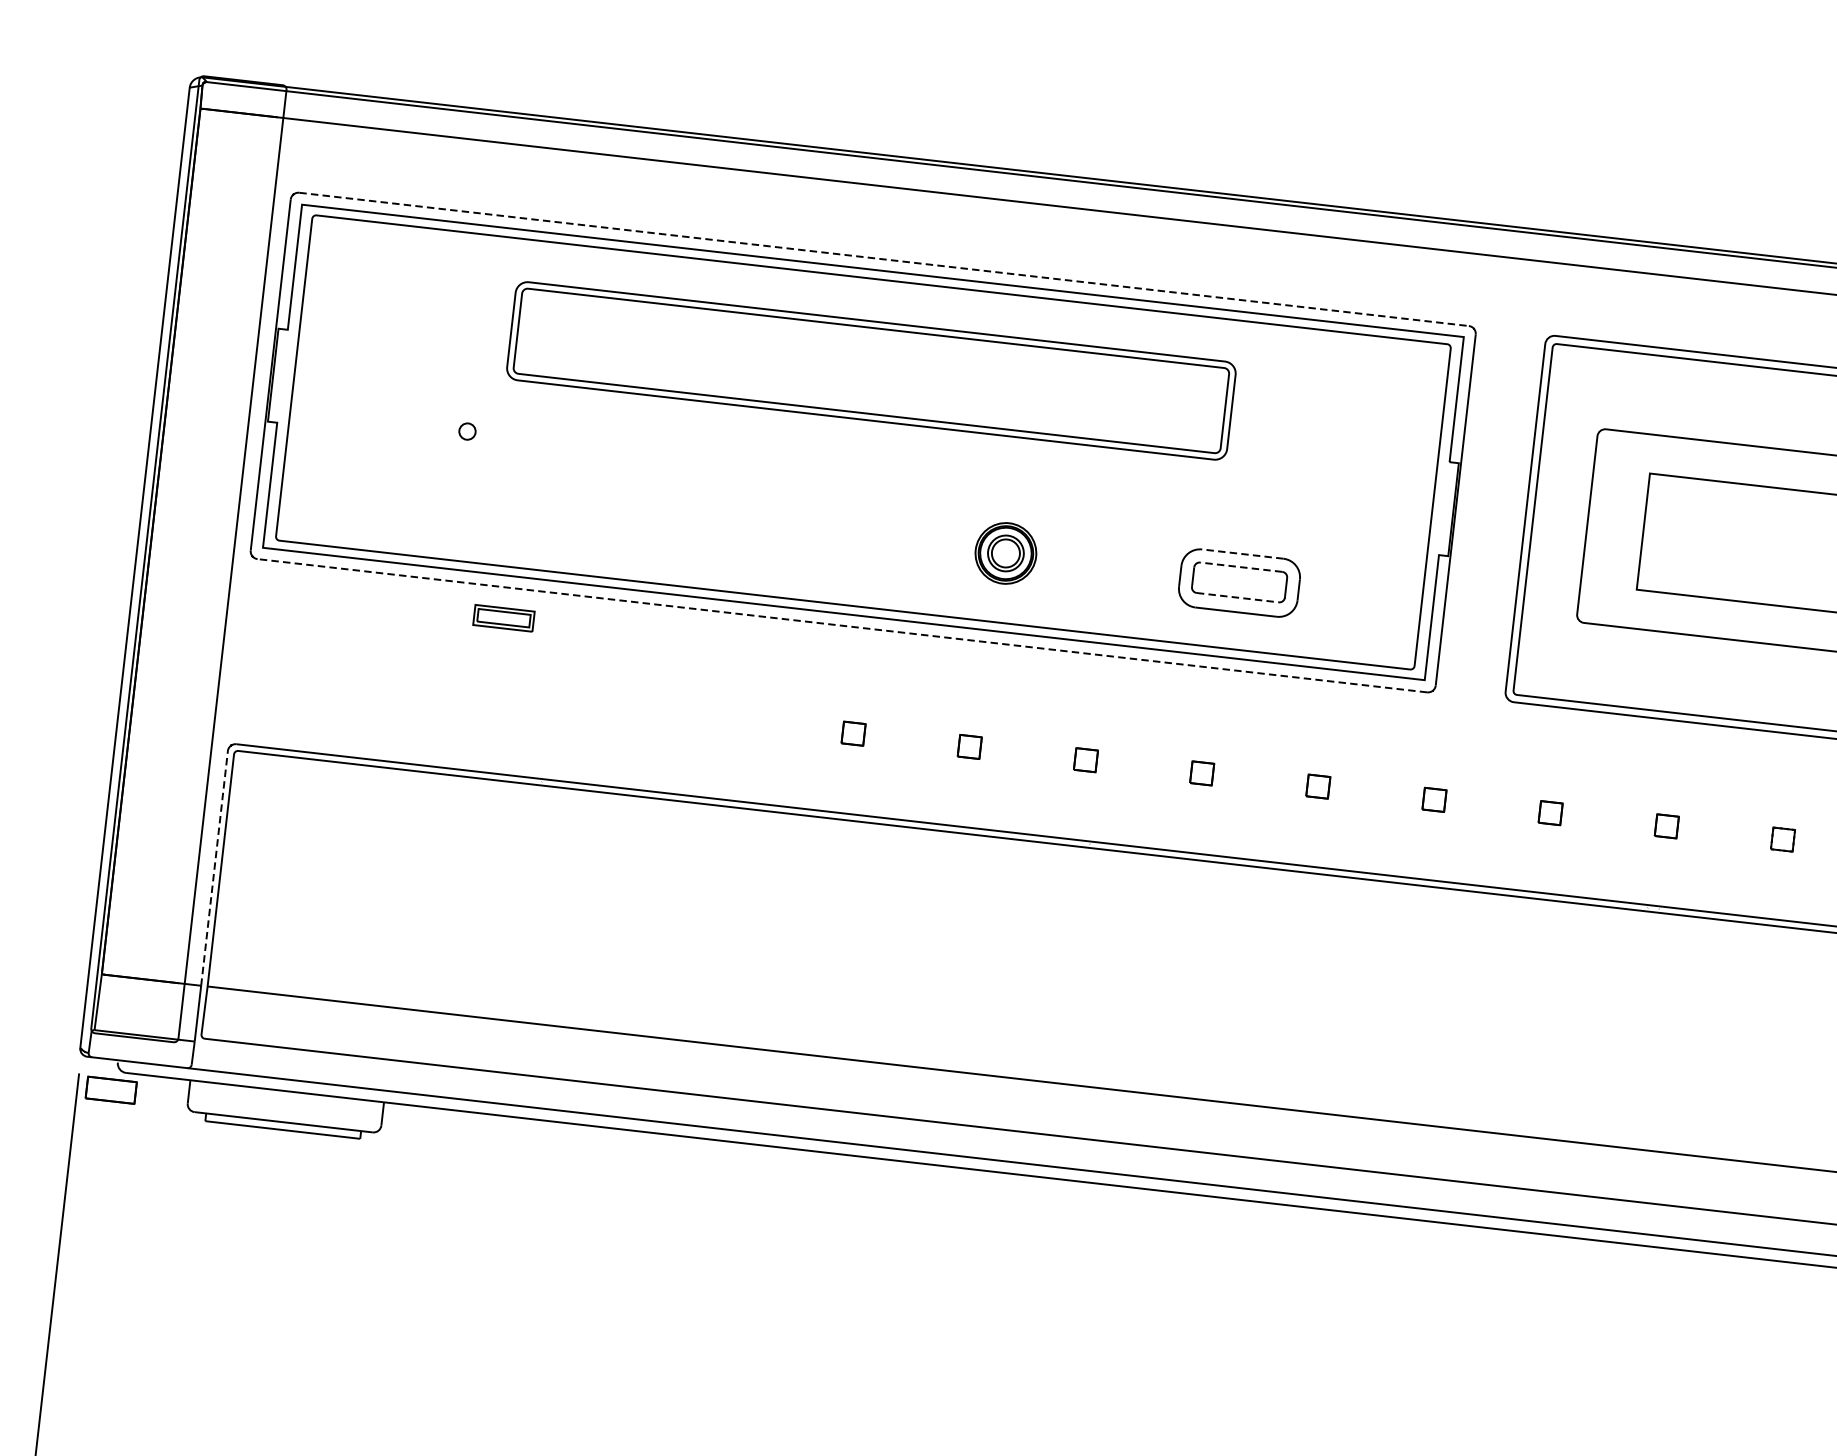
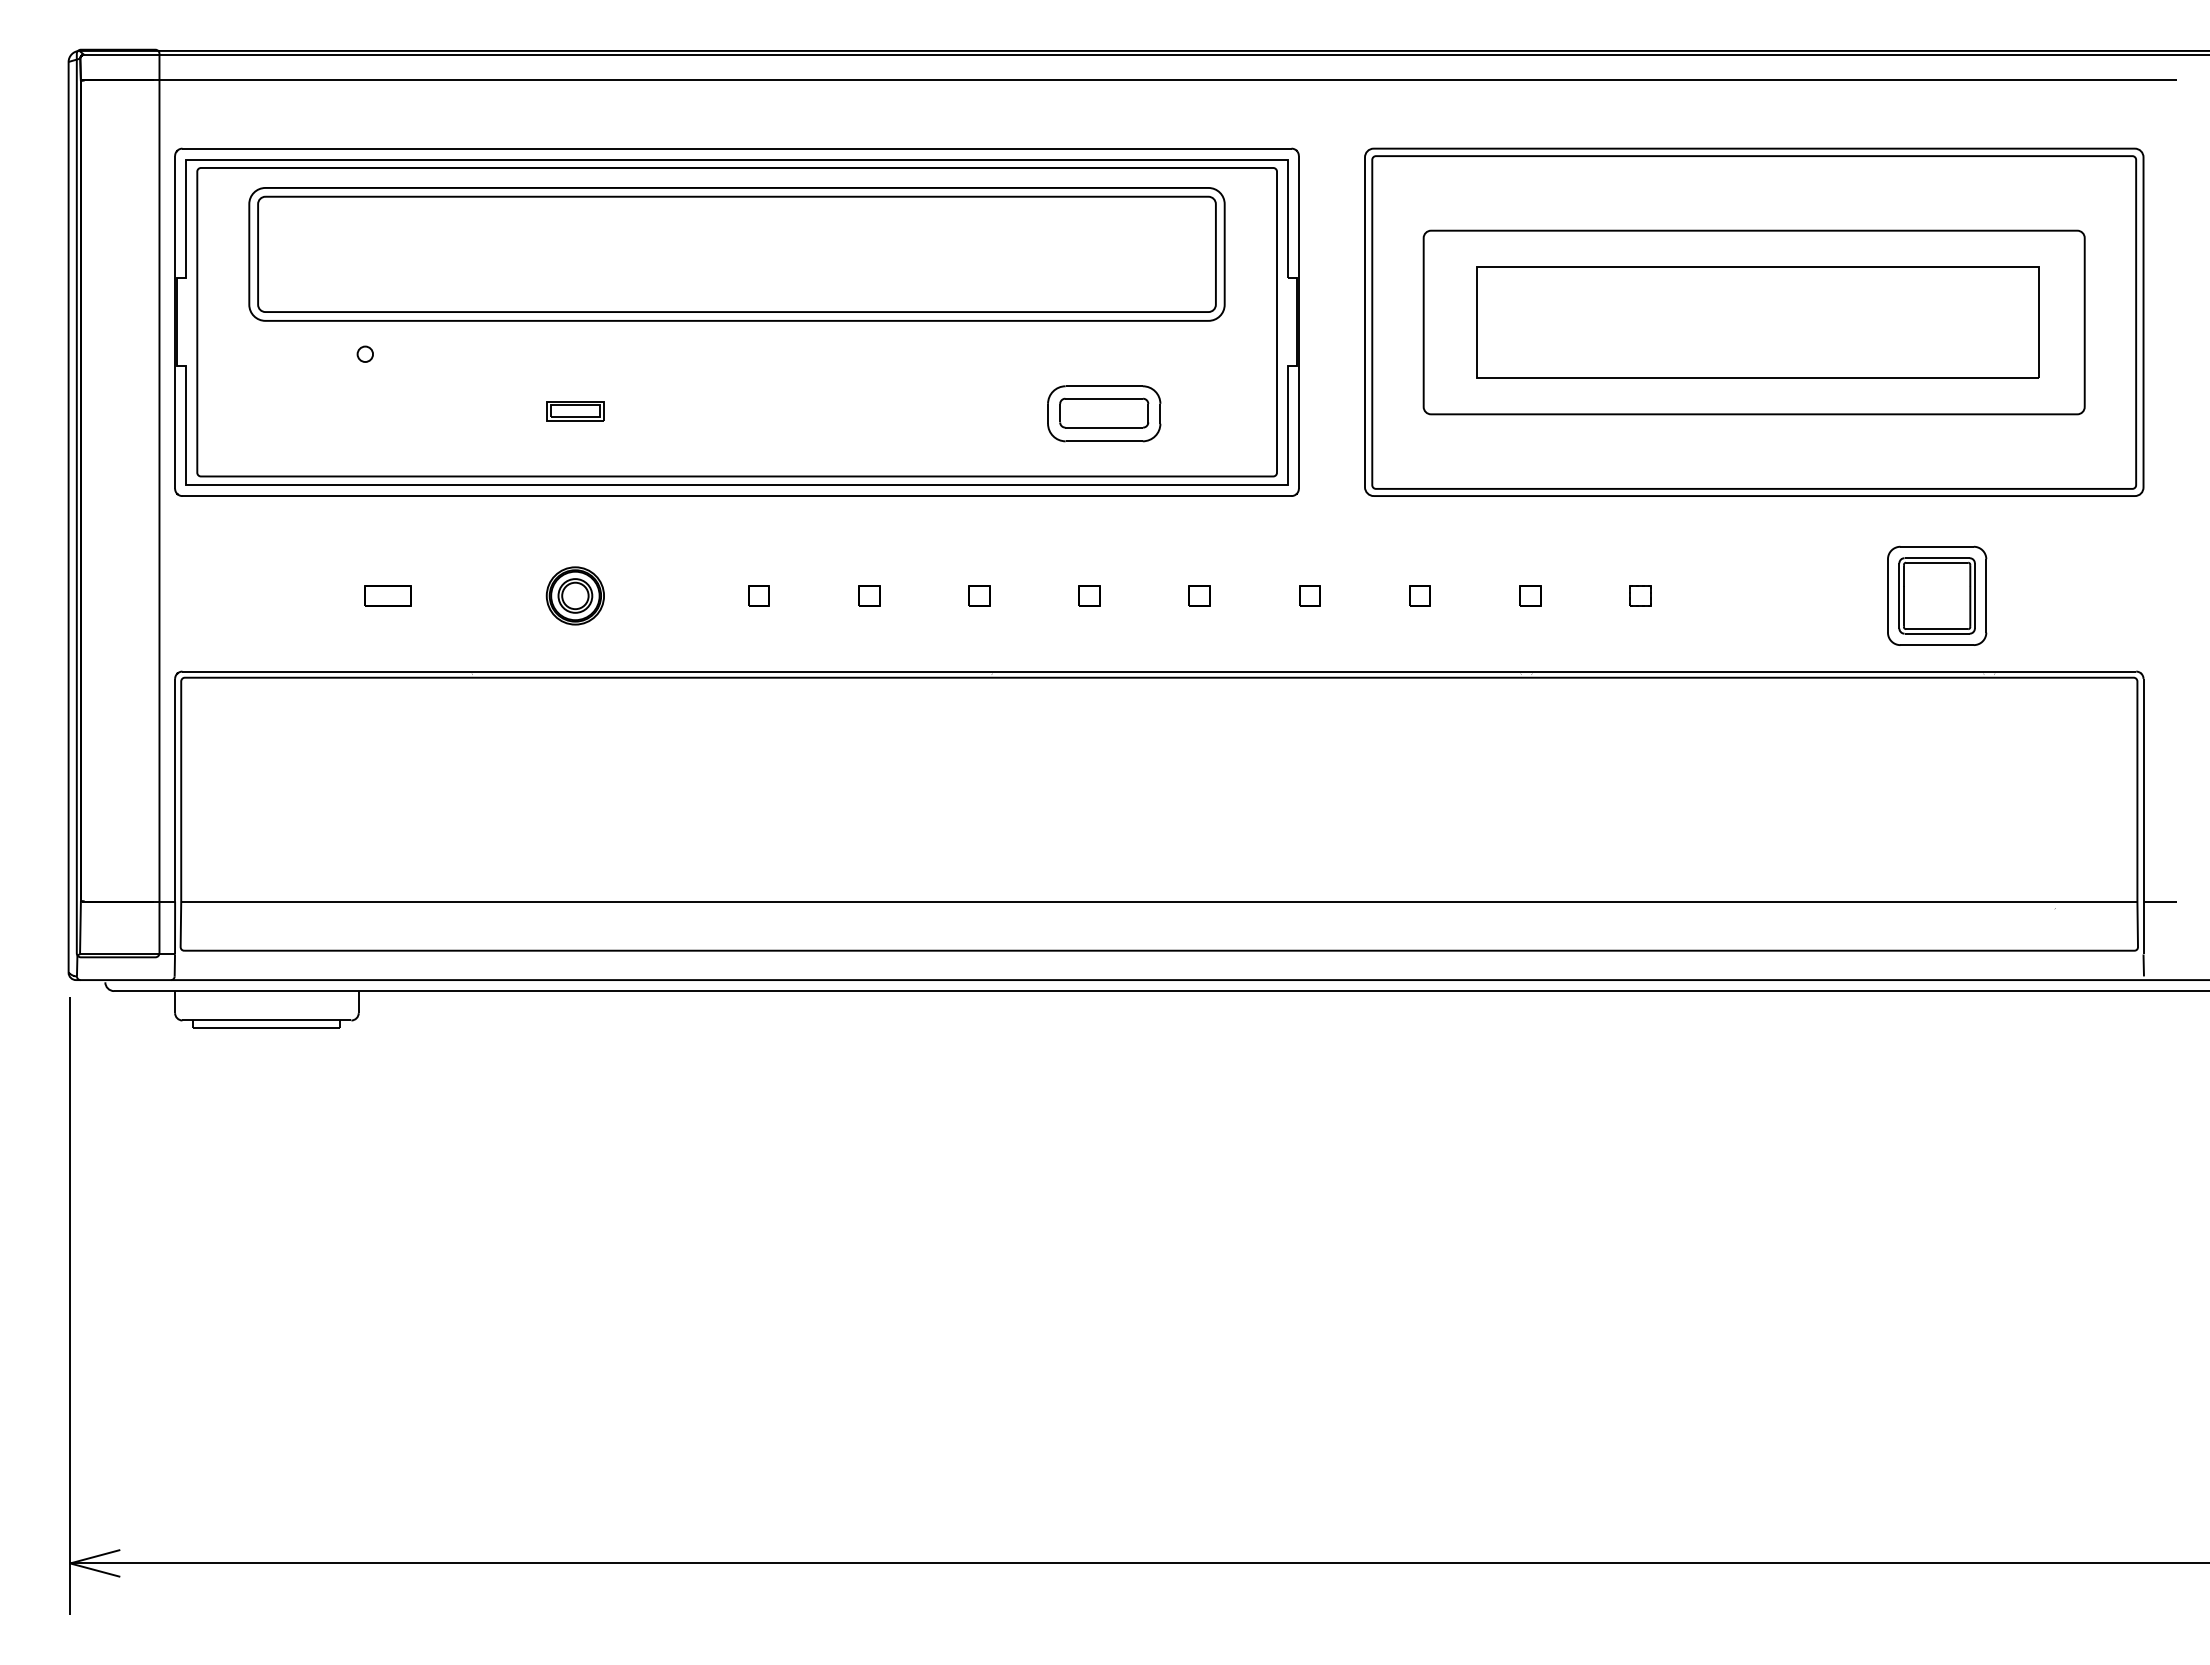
line: (883, 259) -> (736, 148), dashed -> solid
part: (870, 370) -> (736, 254), size x1.43
part: (1005, 552) -> (574, 595), moved
line: (1243, 554) -> (1104, 386), dashed -> solid
line: (1241, 567) -> (1104, 398), dashed -> solid
line: (1238, 597) -> (1104, 427), dashed -> solid
part: (504, 618) -> (575, 411), moved
line: (841, 626) -> (736, 496), dashed -> solid
line: (215, 867) -> (175, 789), dashed -> solid
part: (110, 1089) -> (387, 595), moved

